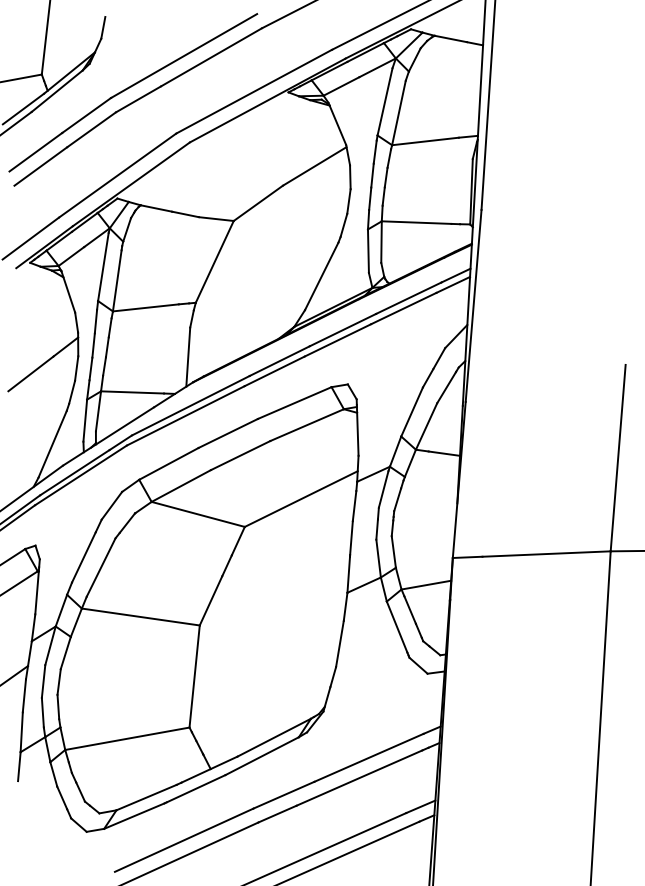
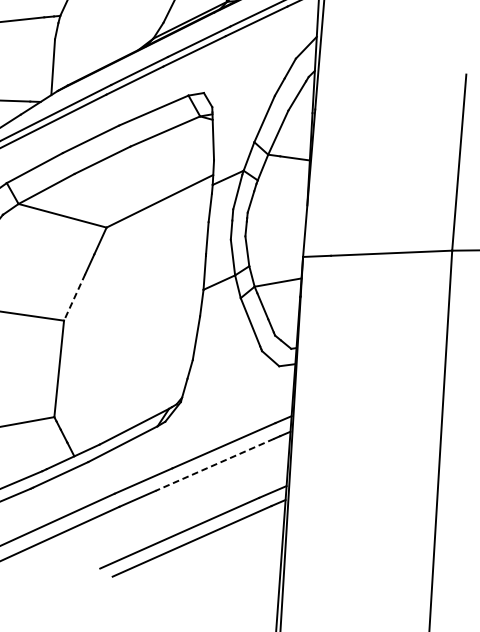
line: (210, 601) -> (74, 298), solid -> dashed
line: (359, 778) -> (214, 465), solid -> dashed

